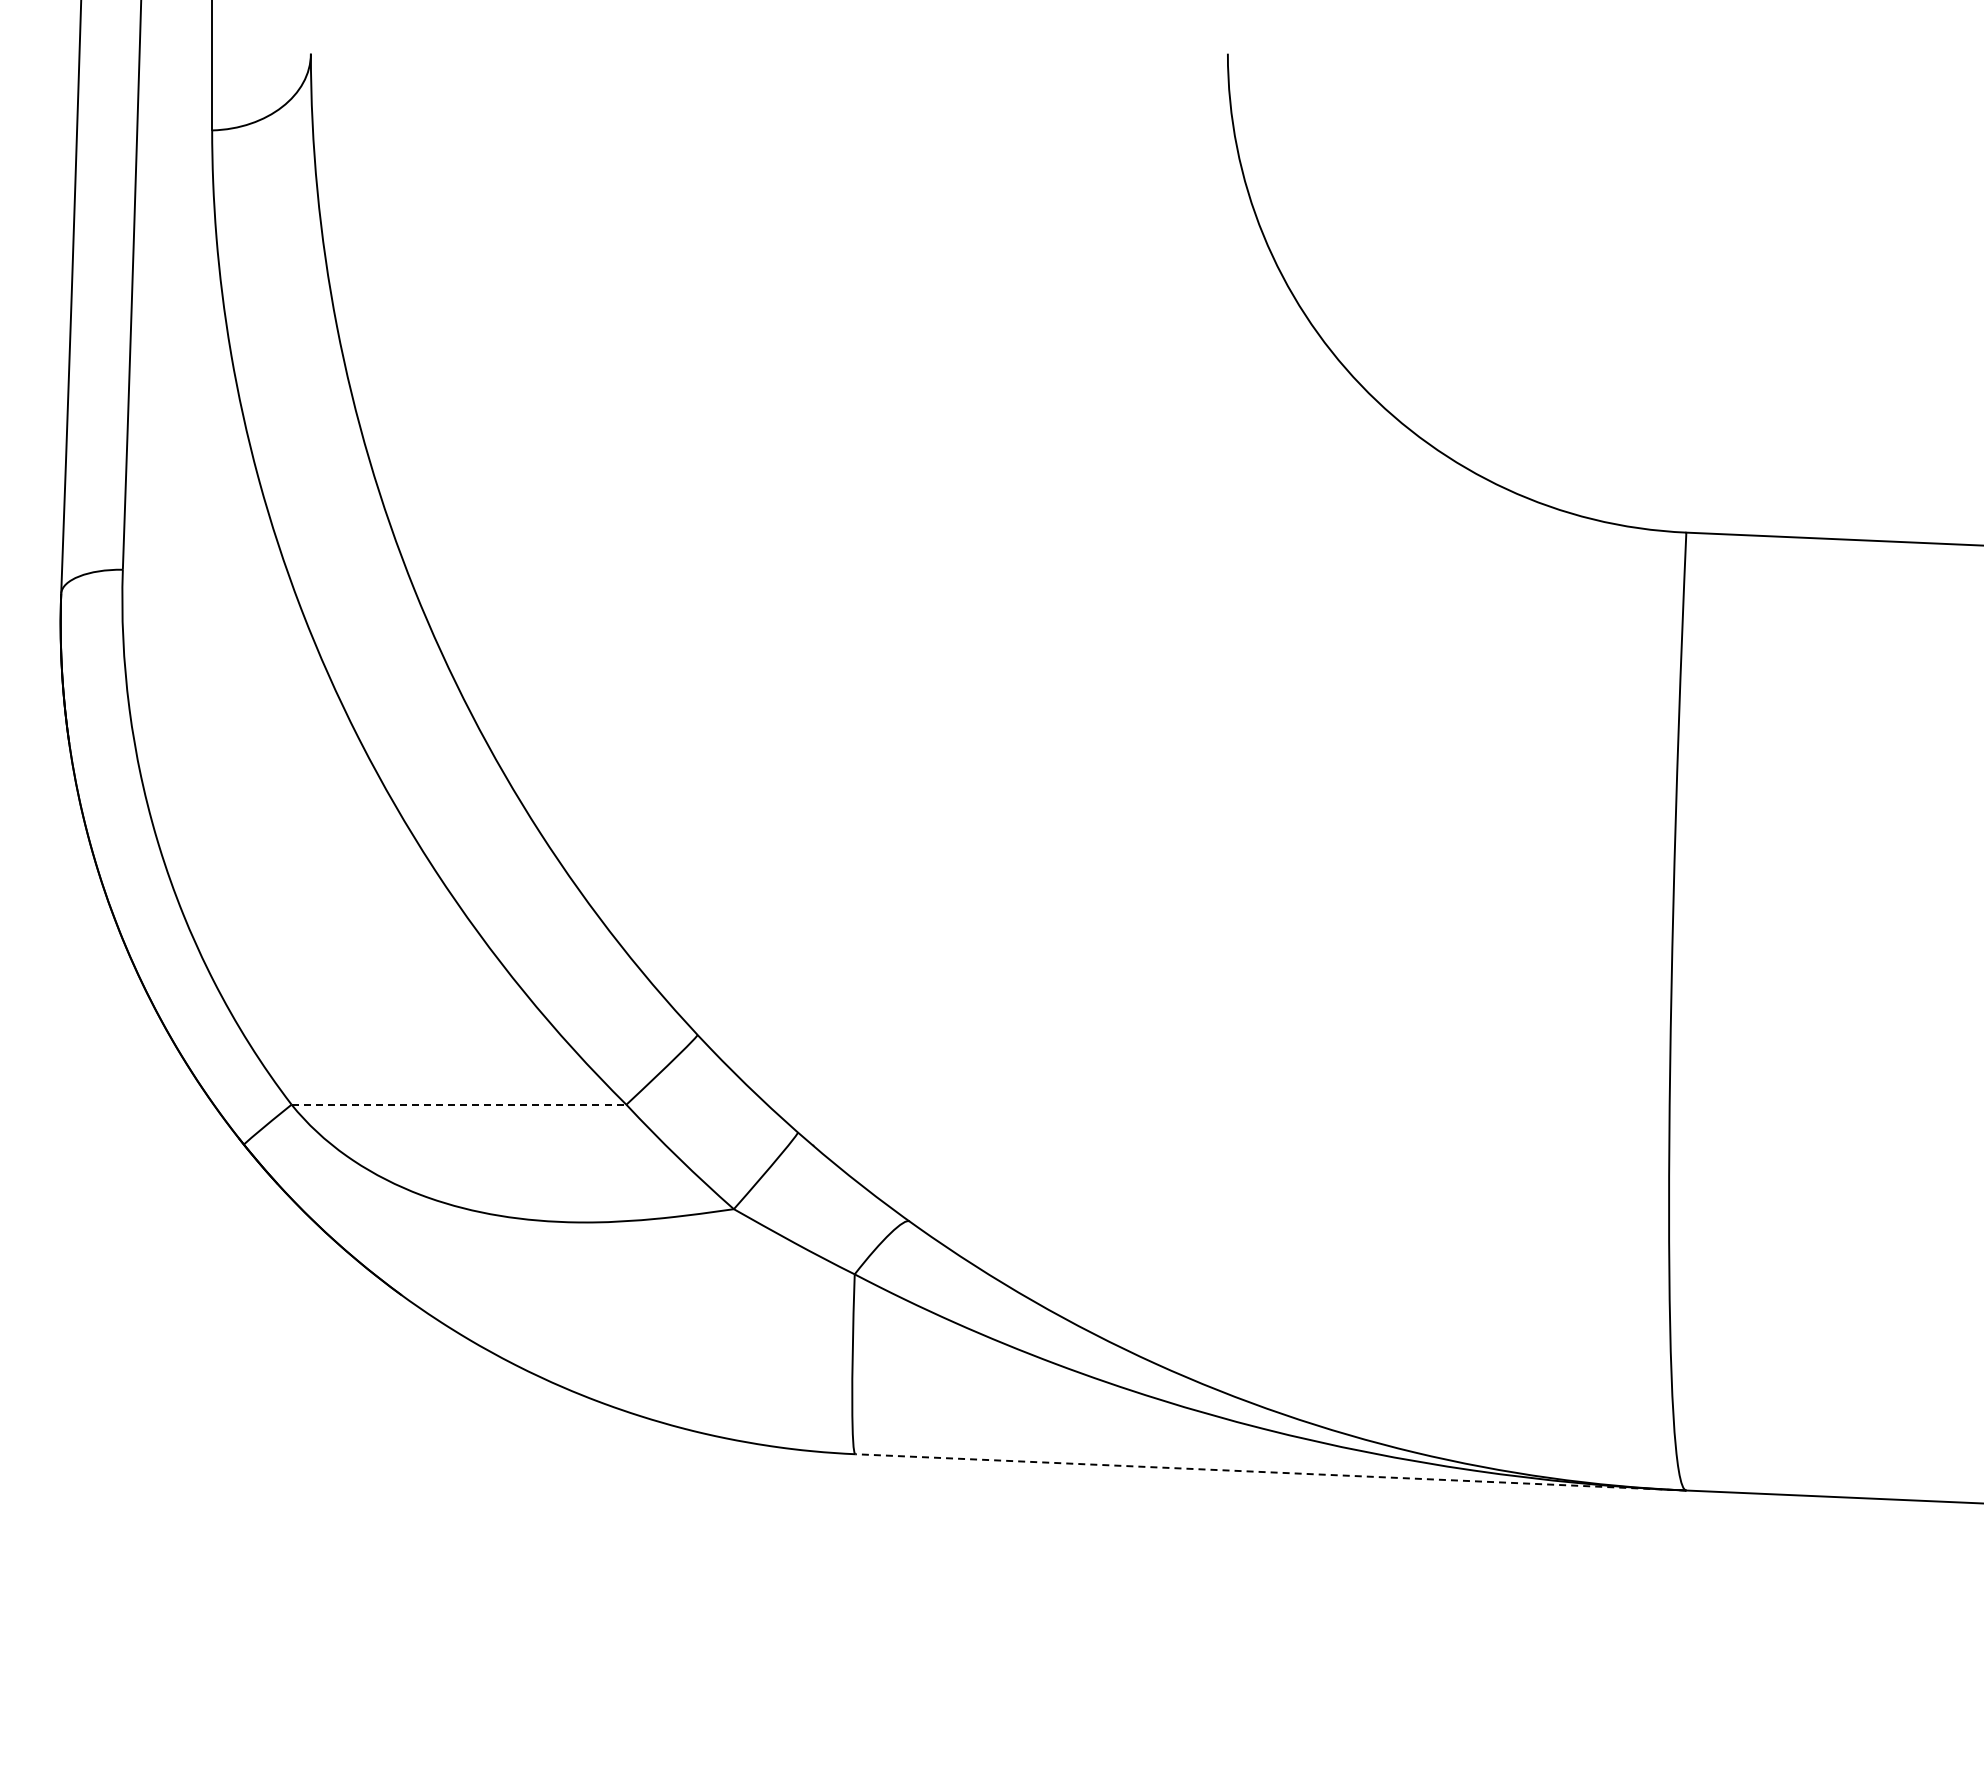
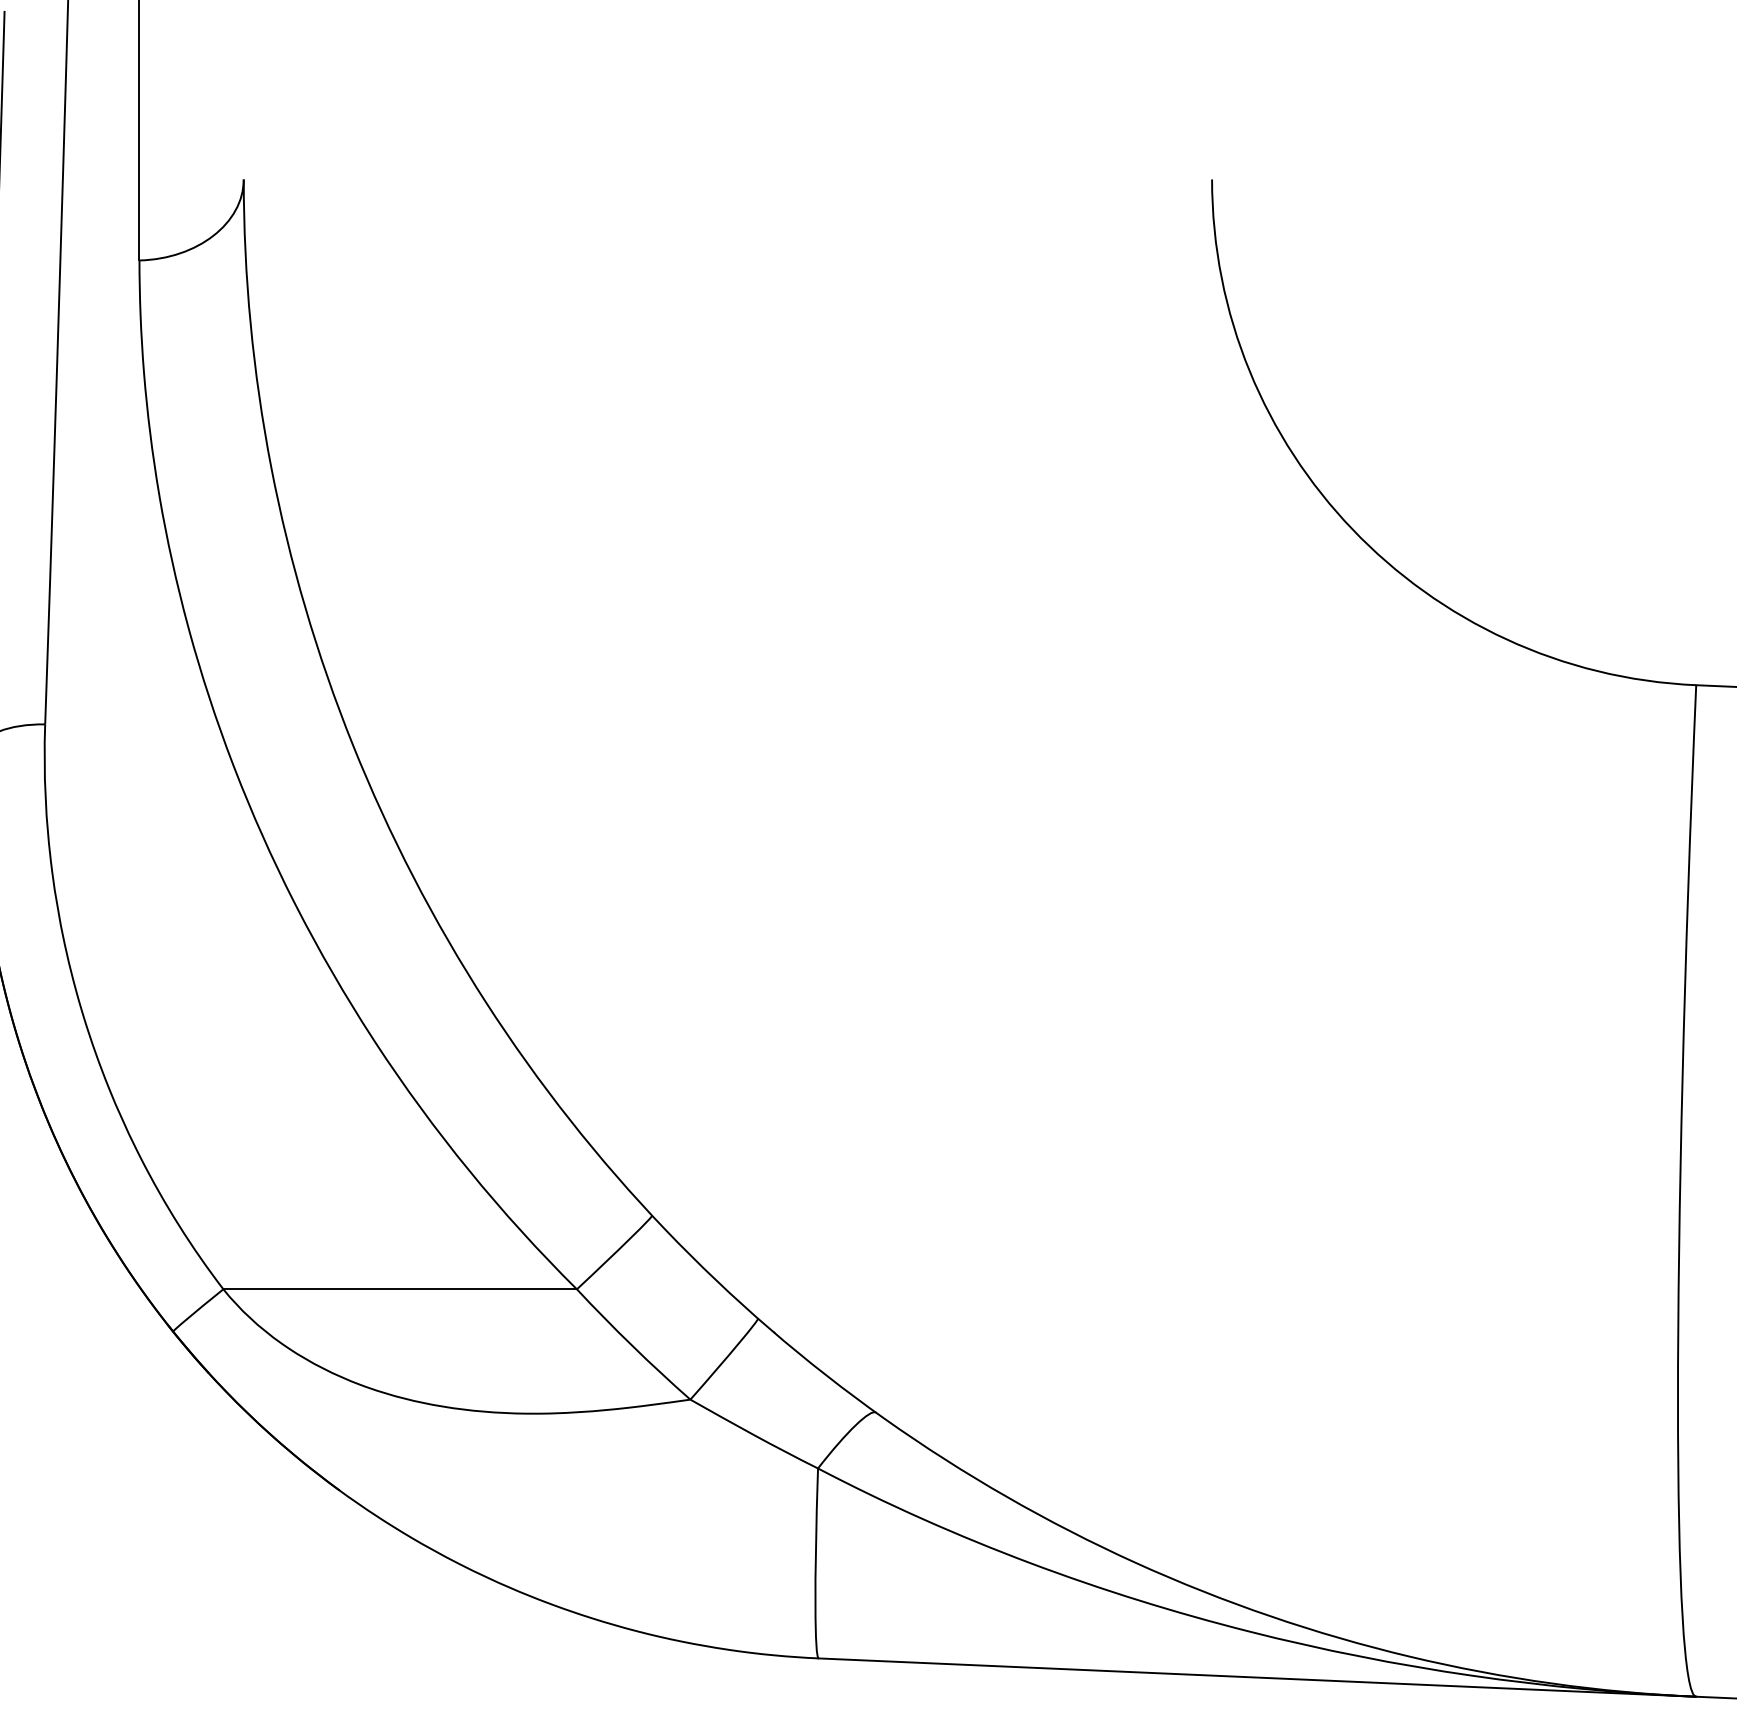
line: (459, 1104) -> (400, 1289), dashed -> solid
line: (1270, 1472) -> (1257, 1677), dashed -> solid

